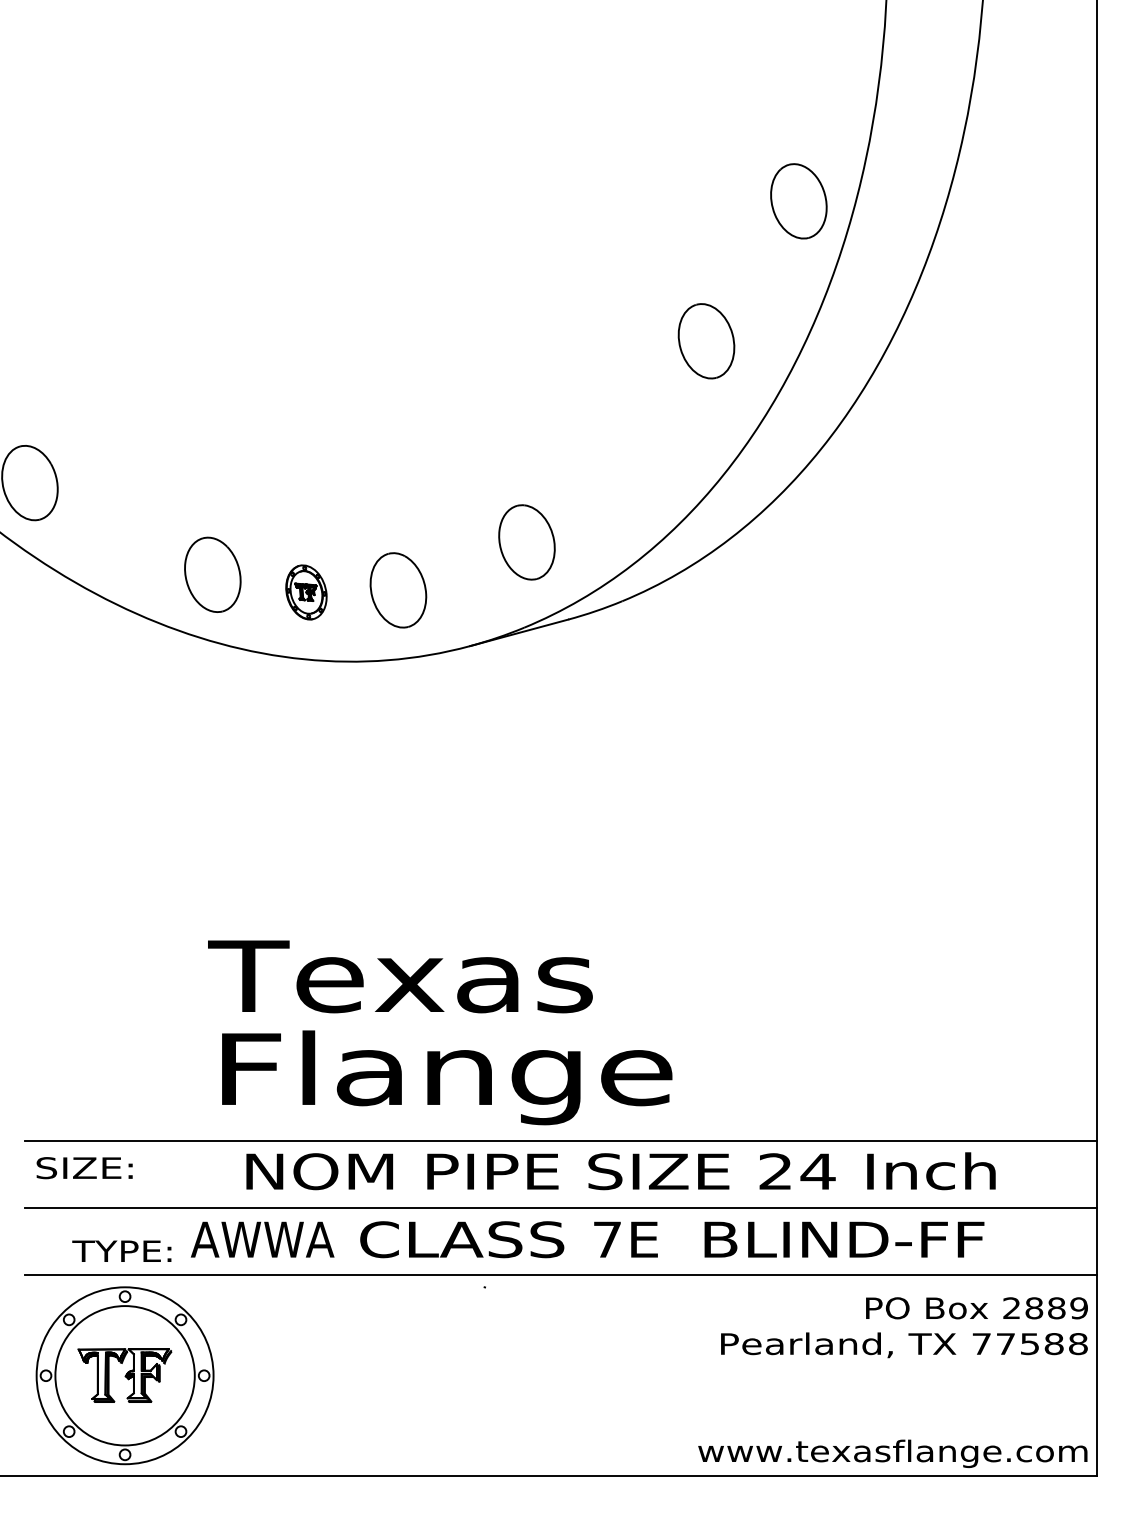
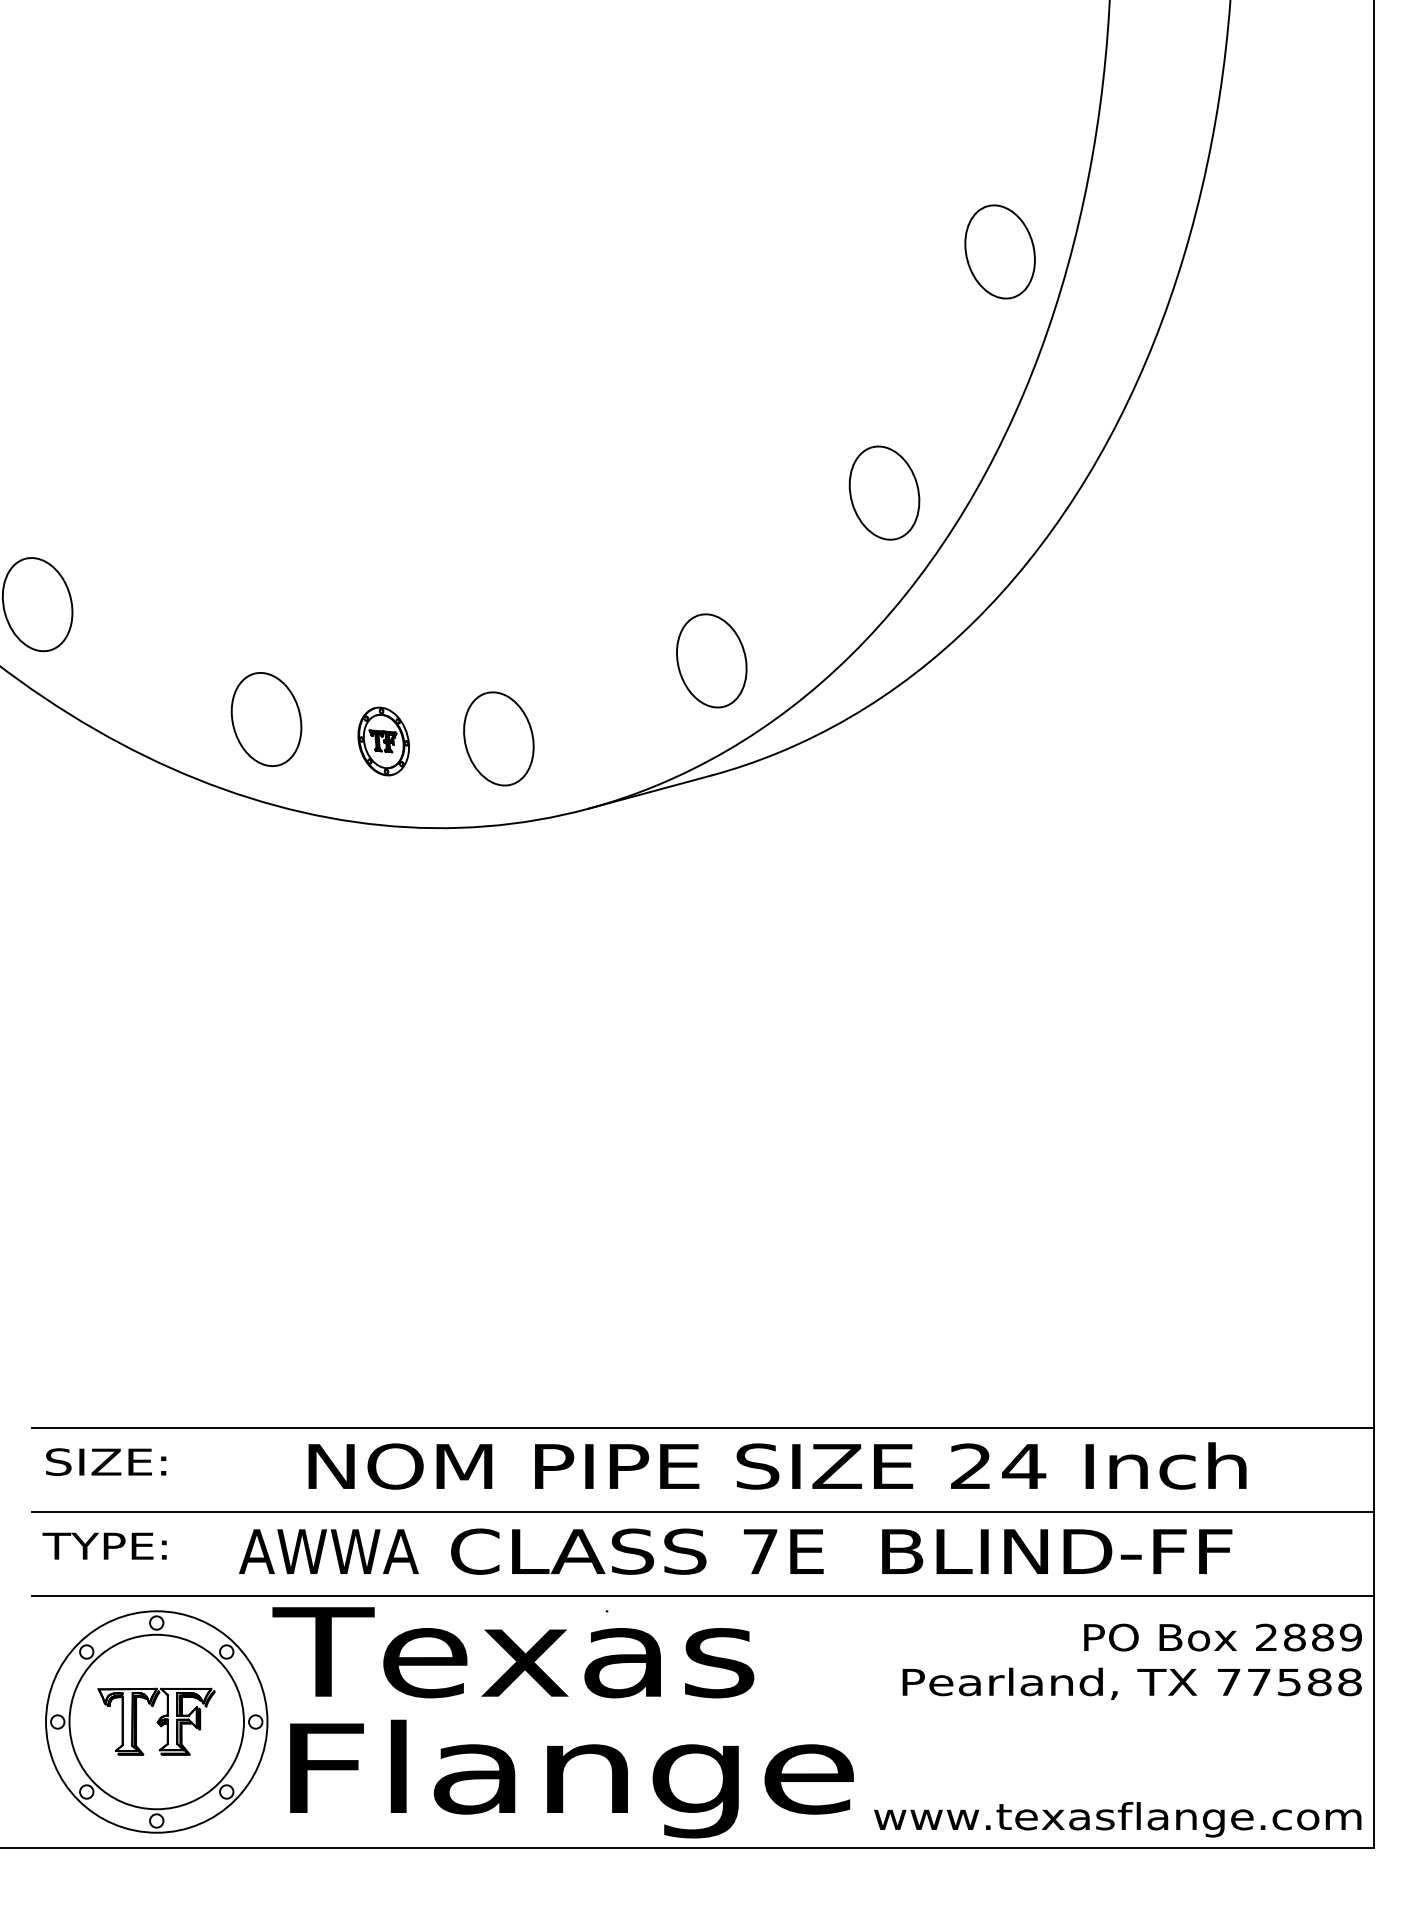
part: (706, 340) -> (884, 492), moved
part: (526, 542) -> (711, 660), moved
text: (439, 1032) -> (562, 1722), moved
text: (121, 1250) -> (104, 1545), moved

